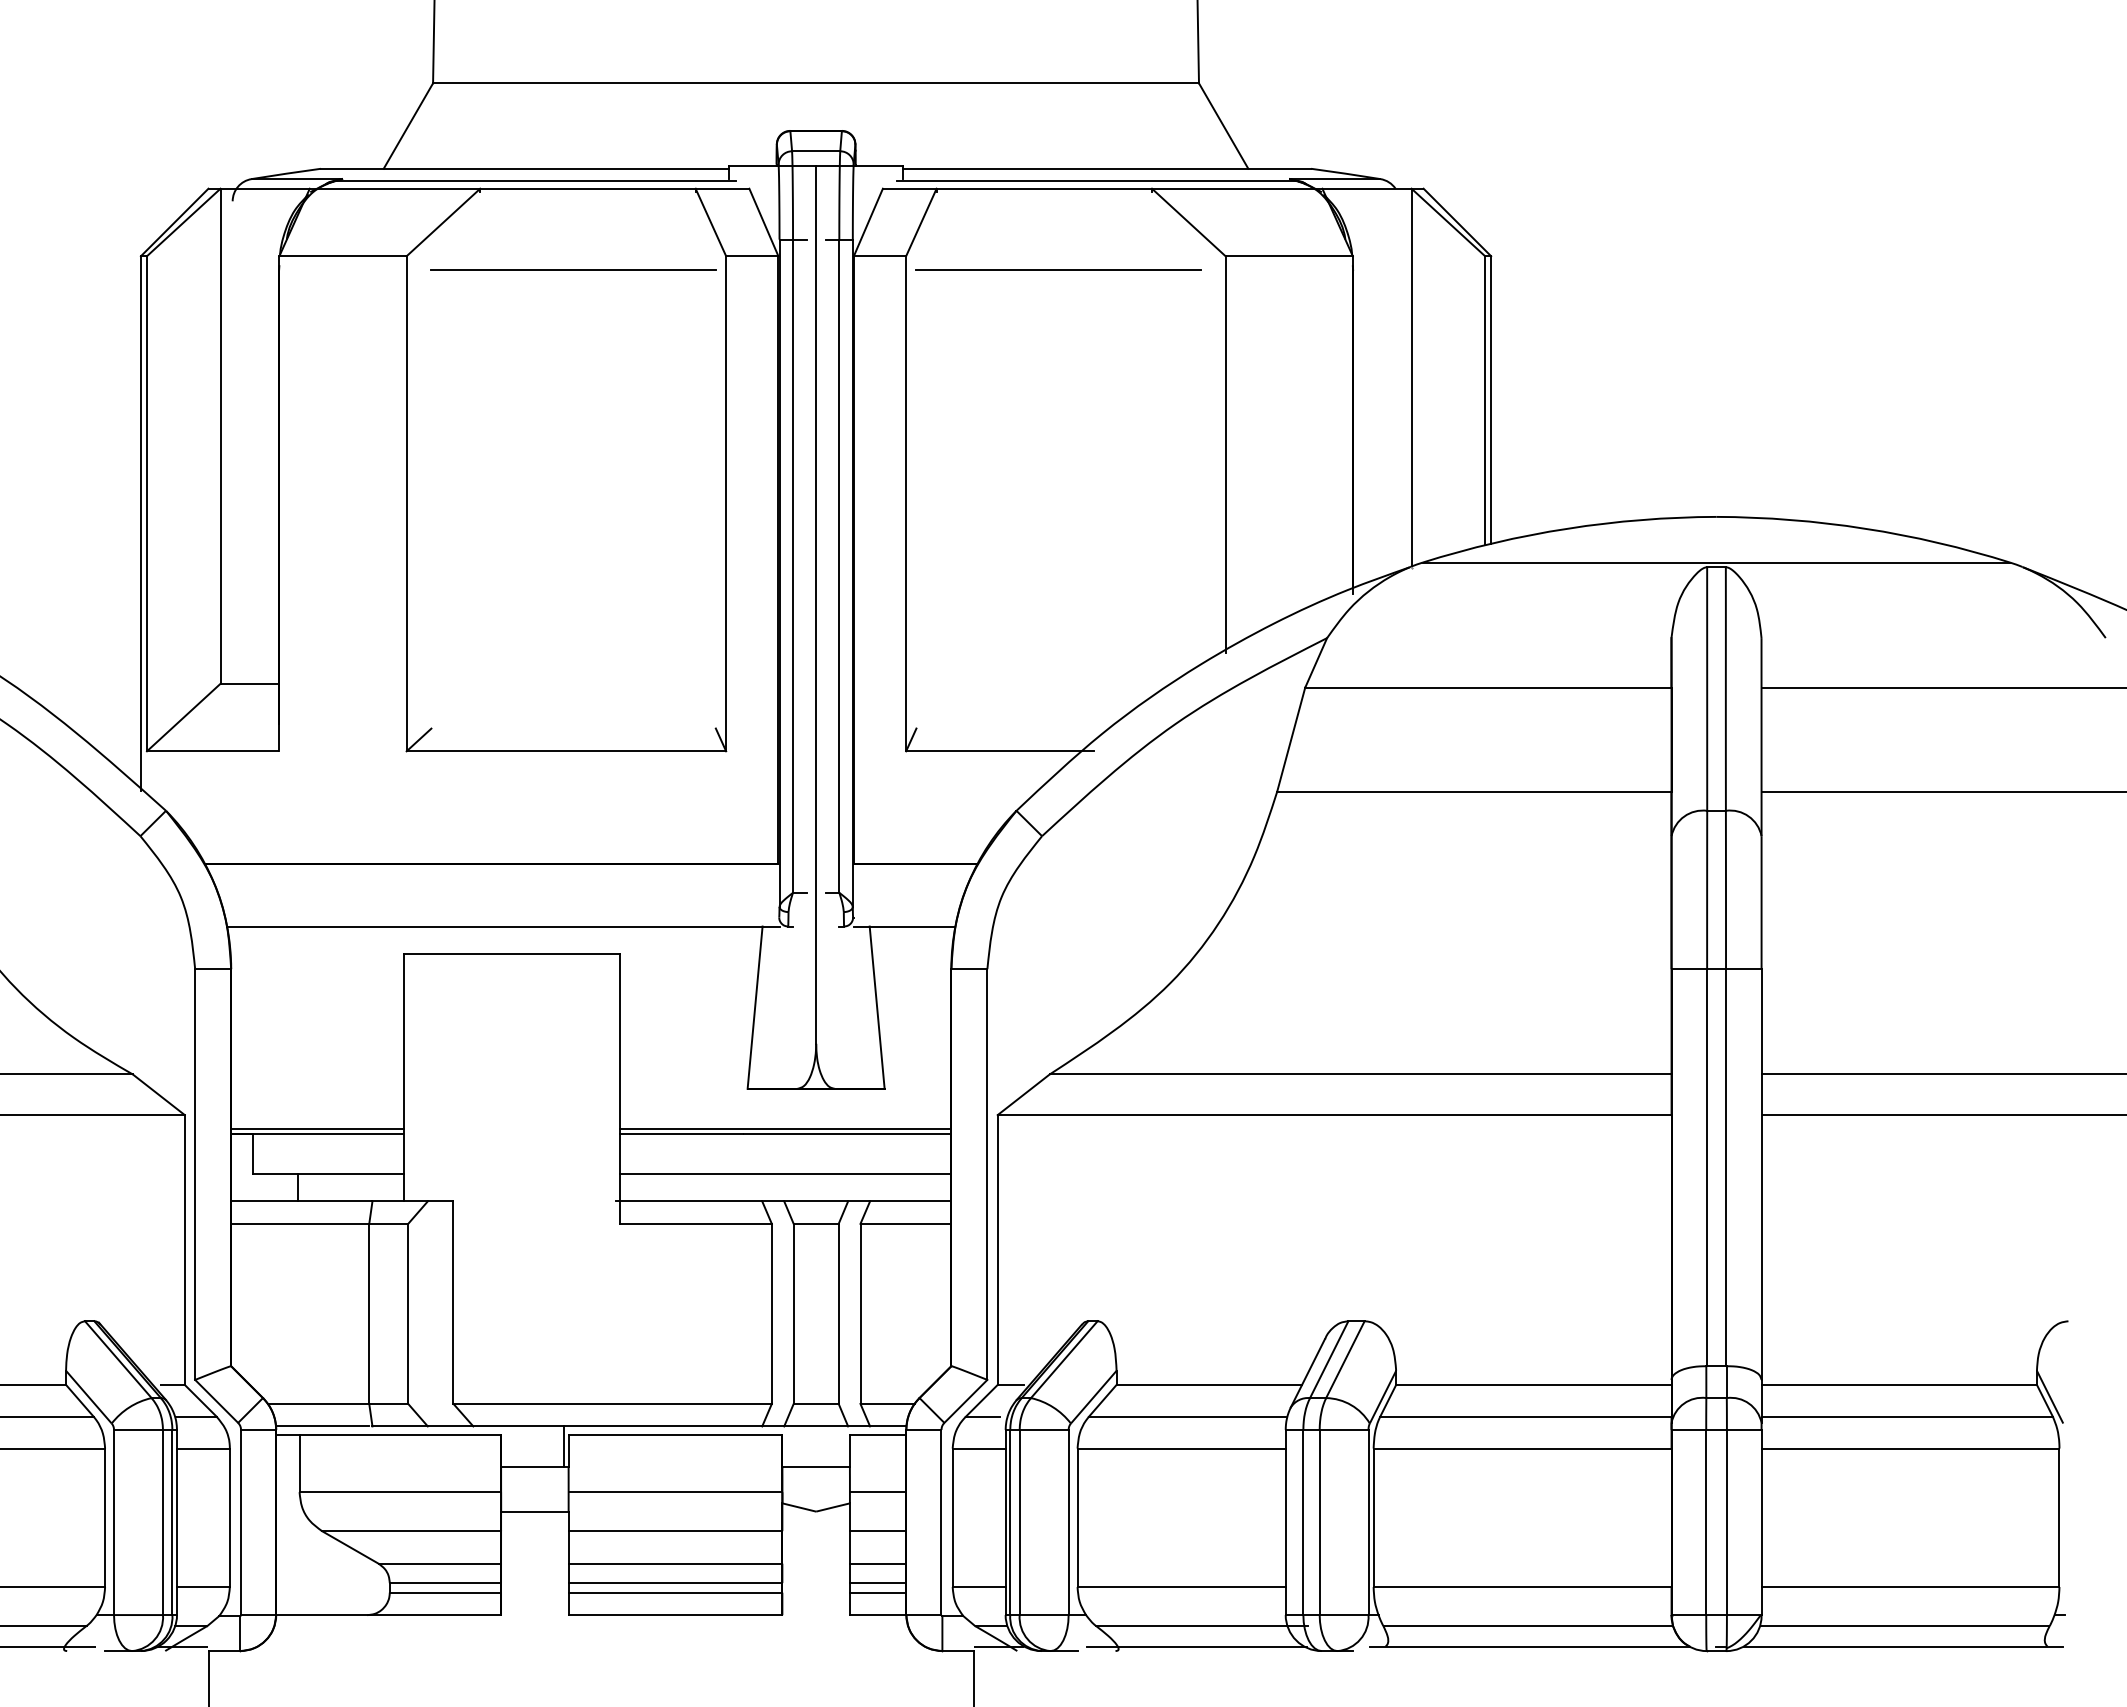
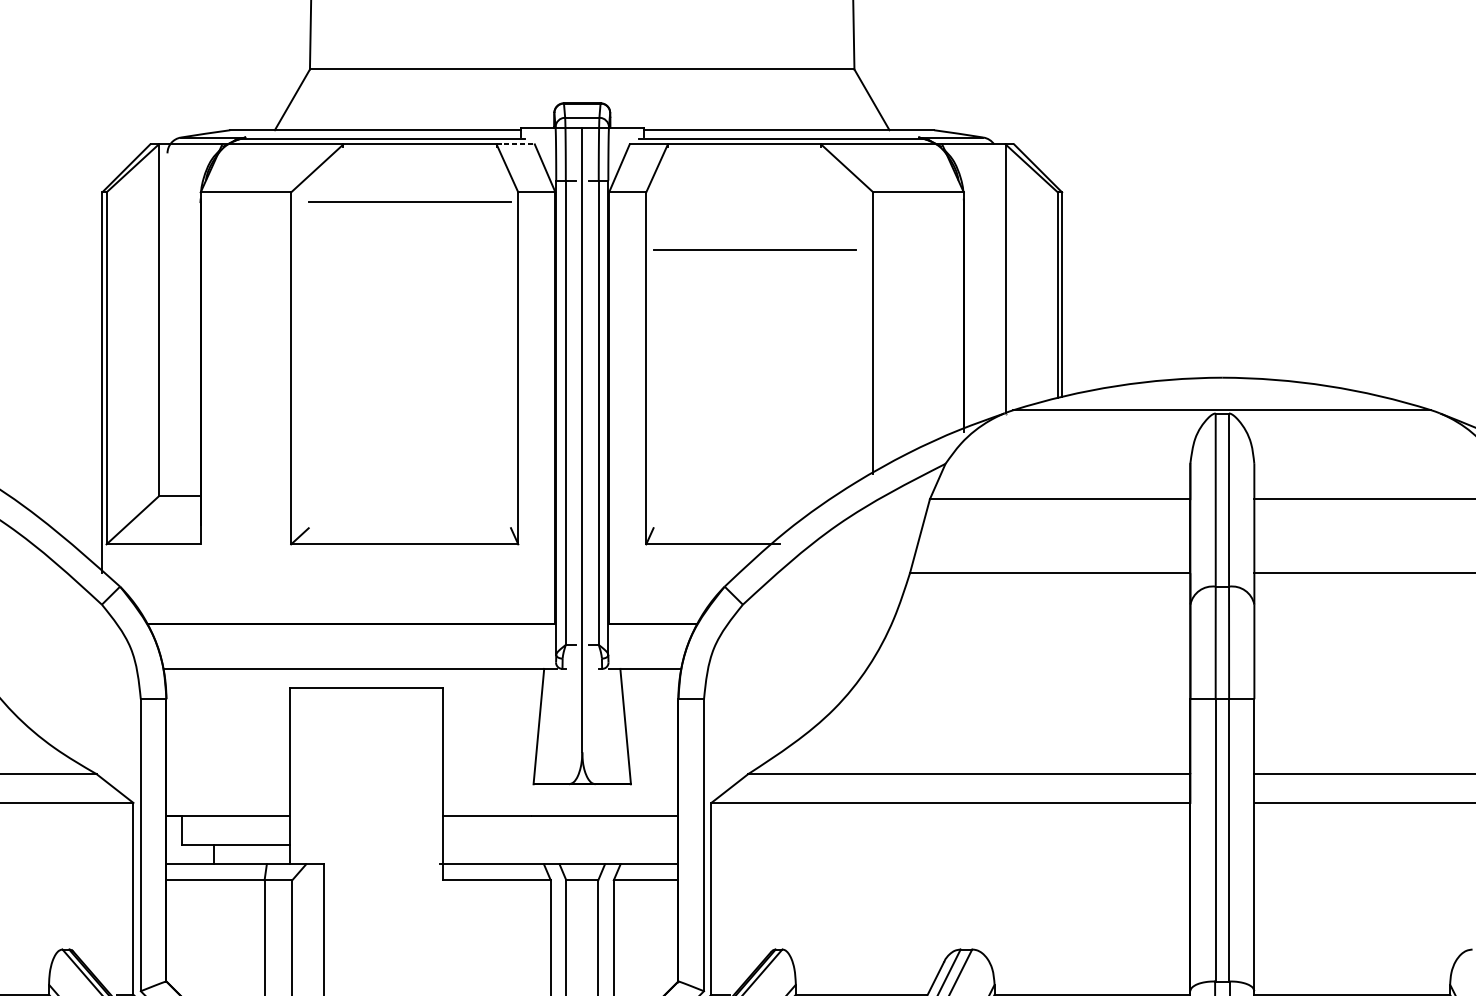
line: (722, 188) -> (515, 144), solid -> dashed
line: (1058, 269) -> (754, 249), moved
line: (317, 1129) -> (227, 813), removed
line: (785, 1129) -> (560, 813), removed
line: (785, 1174) -> (560, 845), removed

